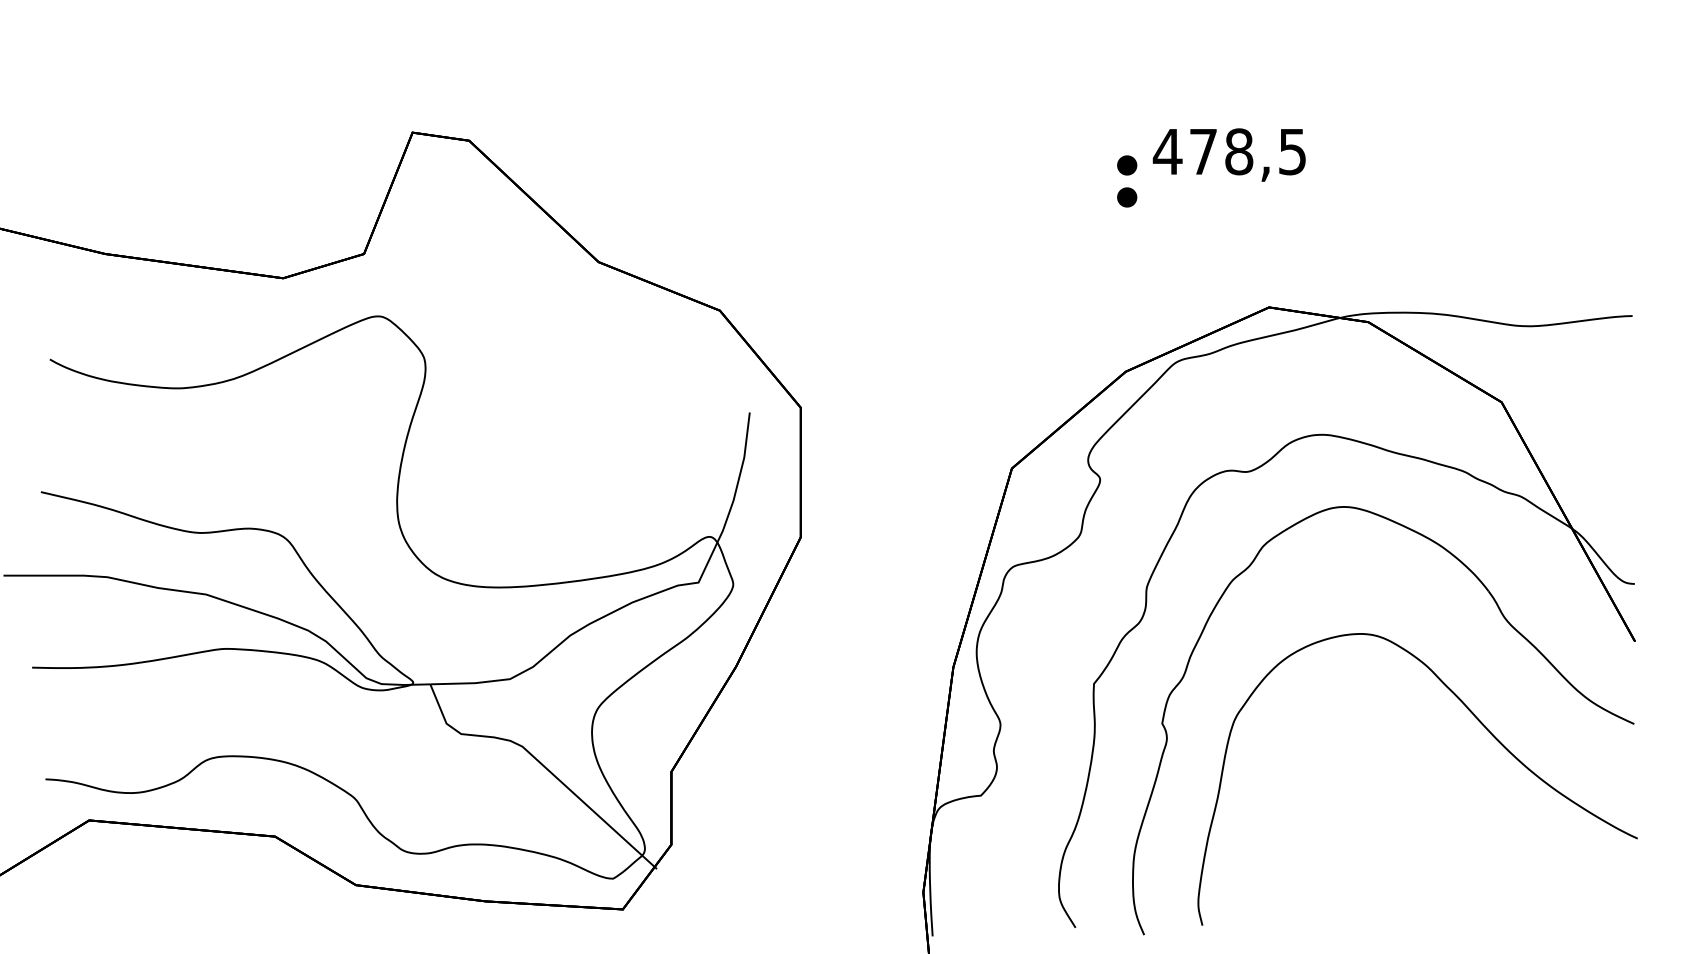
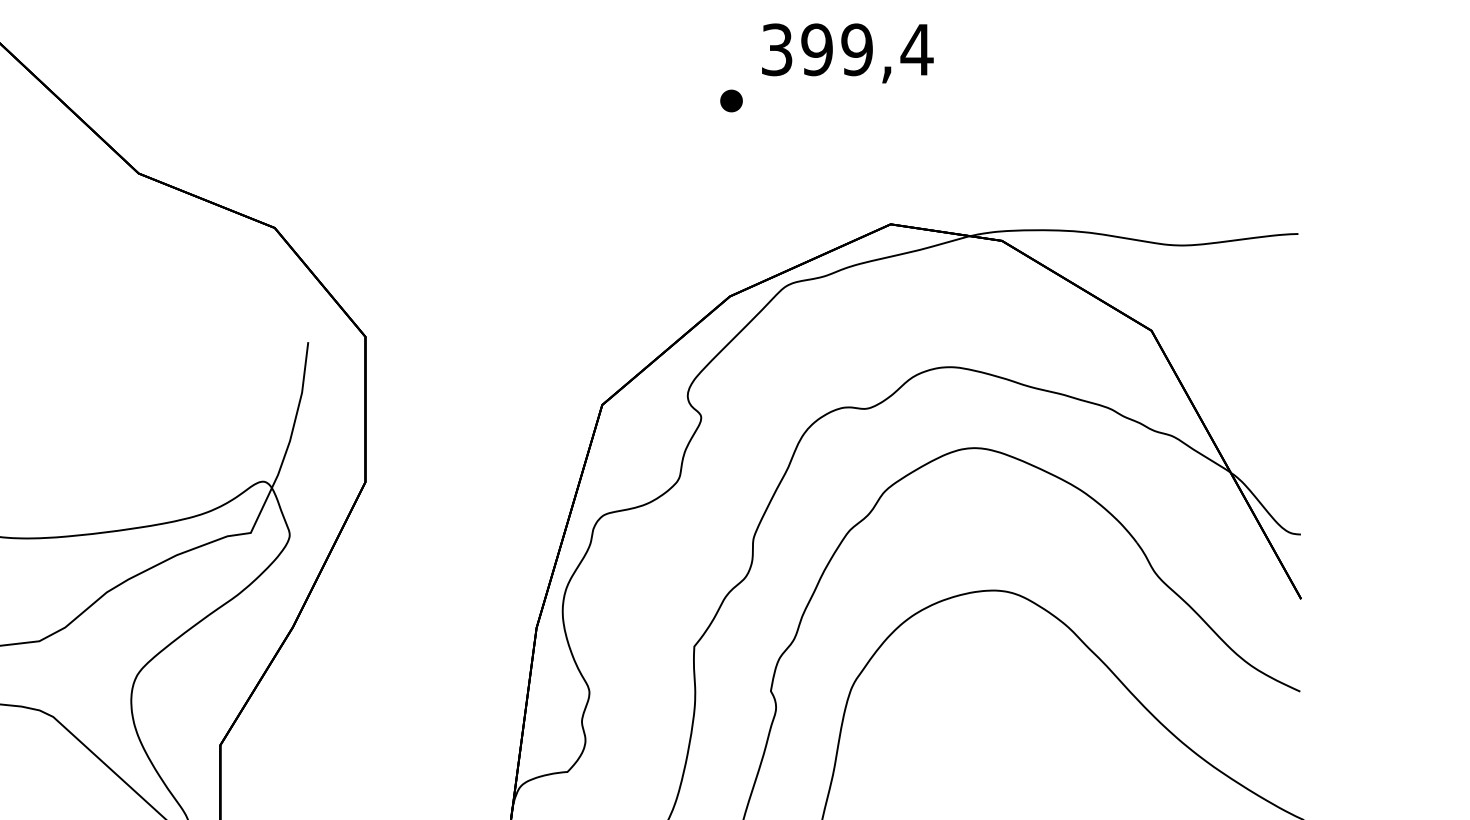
text: (1229, 151) -> (846, 49), 478,5 -> 399,4
part: (1127, 165) -> (731, 65), removed

